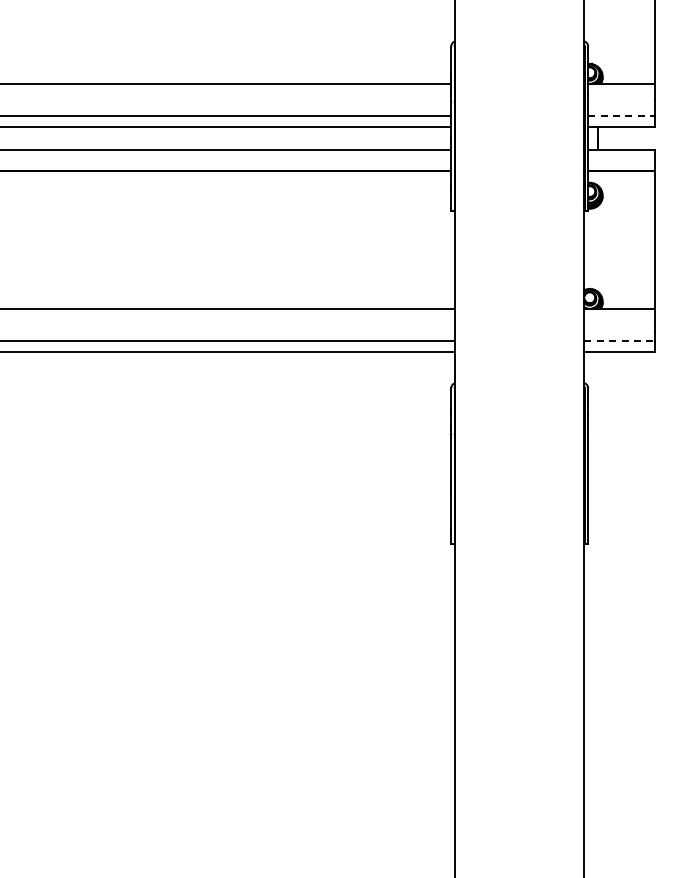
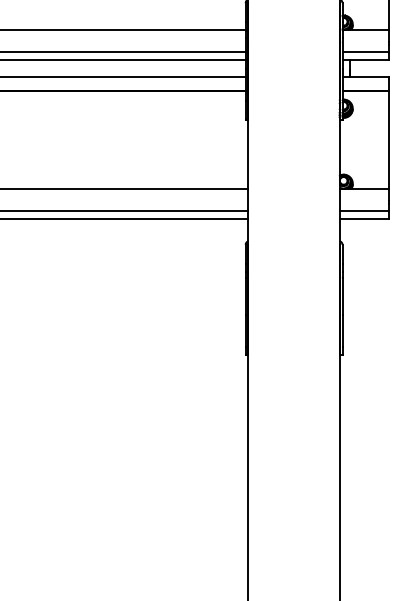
line: (621, 115) -> (366, 51), dashed -> solid
line: (619, 340) -> (364, 211), dashed -> solid

